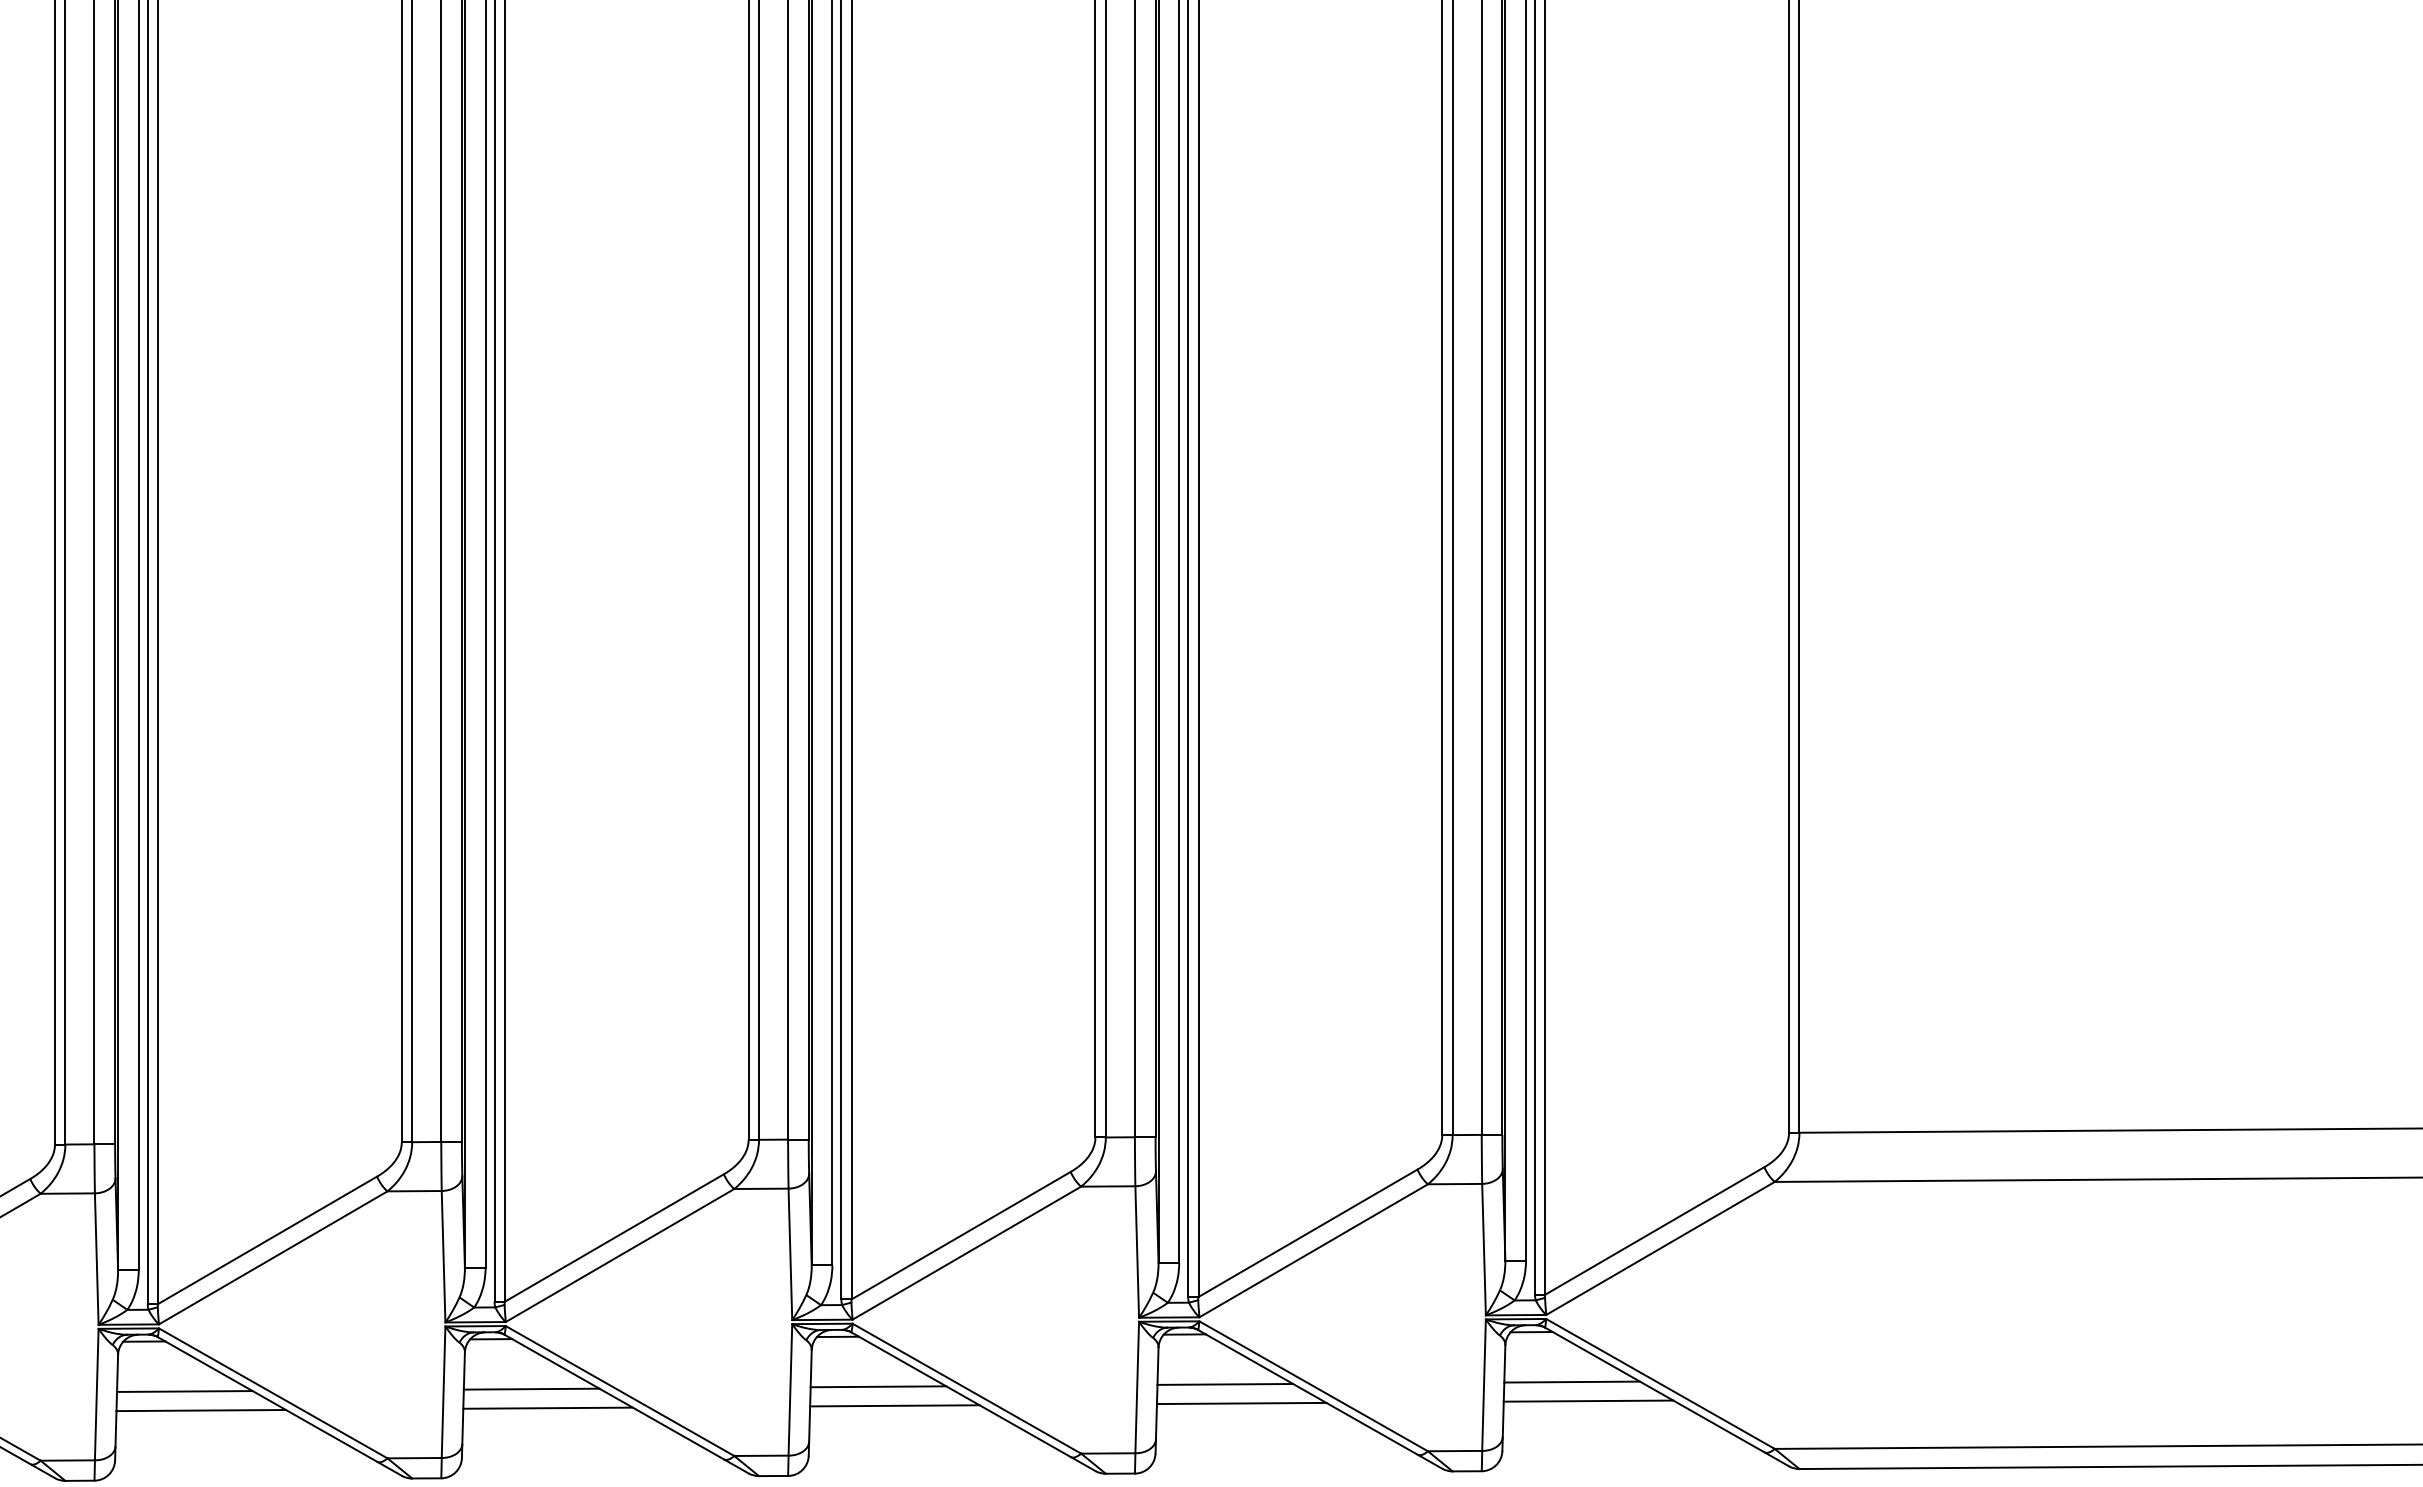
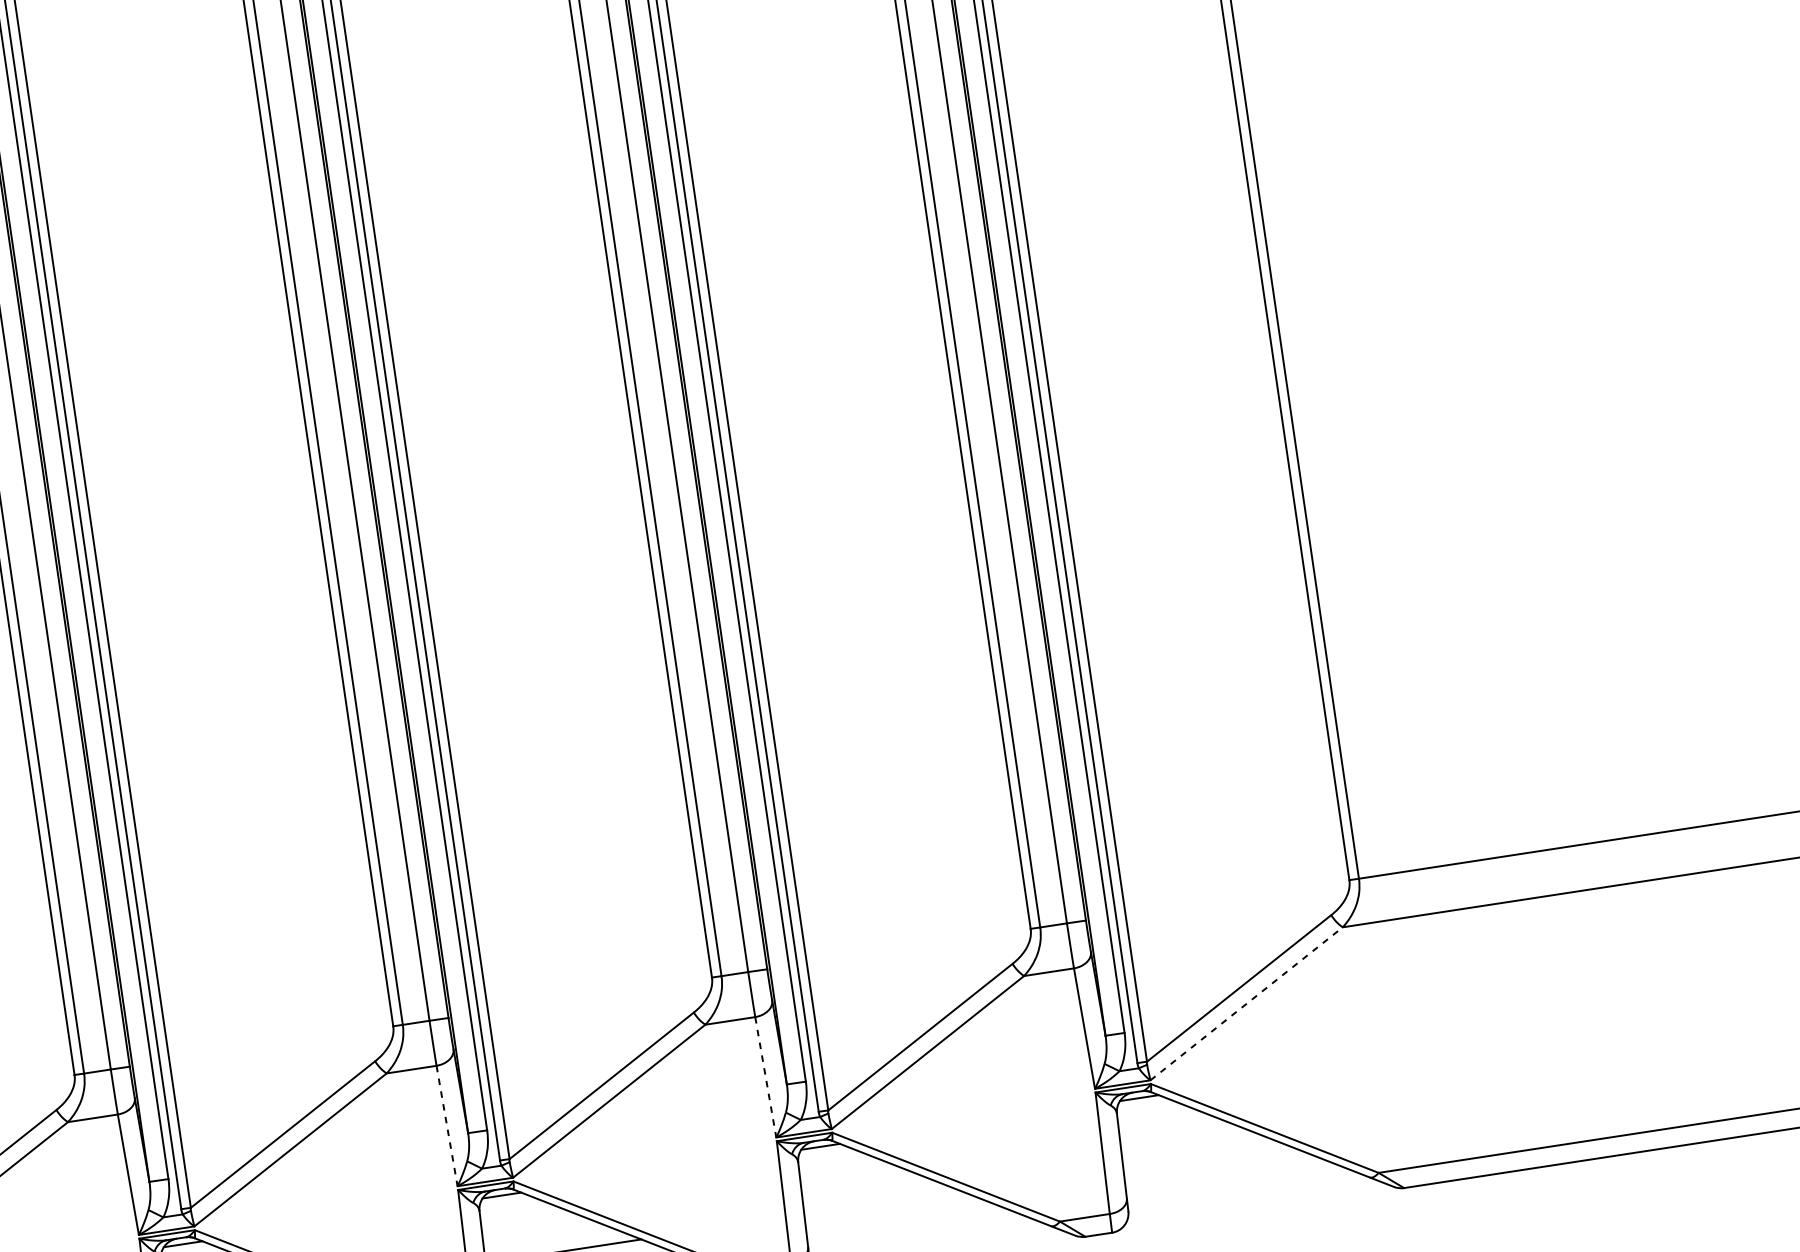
line: (1660, 1248) -> (1246, 1003), solid -> dashed
line: (1137, 1252) -> (766, 1077), solid -> dashed
line: (790, 1254) -> (447, 1126), solid -> dashed
line: (1571, 1381) -> (1182, 1138), removed
line: (1225, 1383) -> (864, 1186), removed
line: (878, 1386) -> (545, 1235), removed
line: (1588, 1400) -> (1200, 1153), removed
line: (1241, 1403) -> (882, 1202), removed

